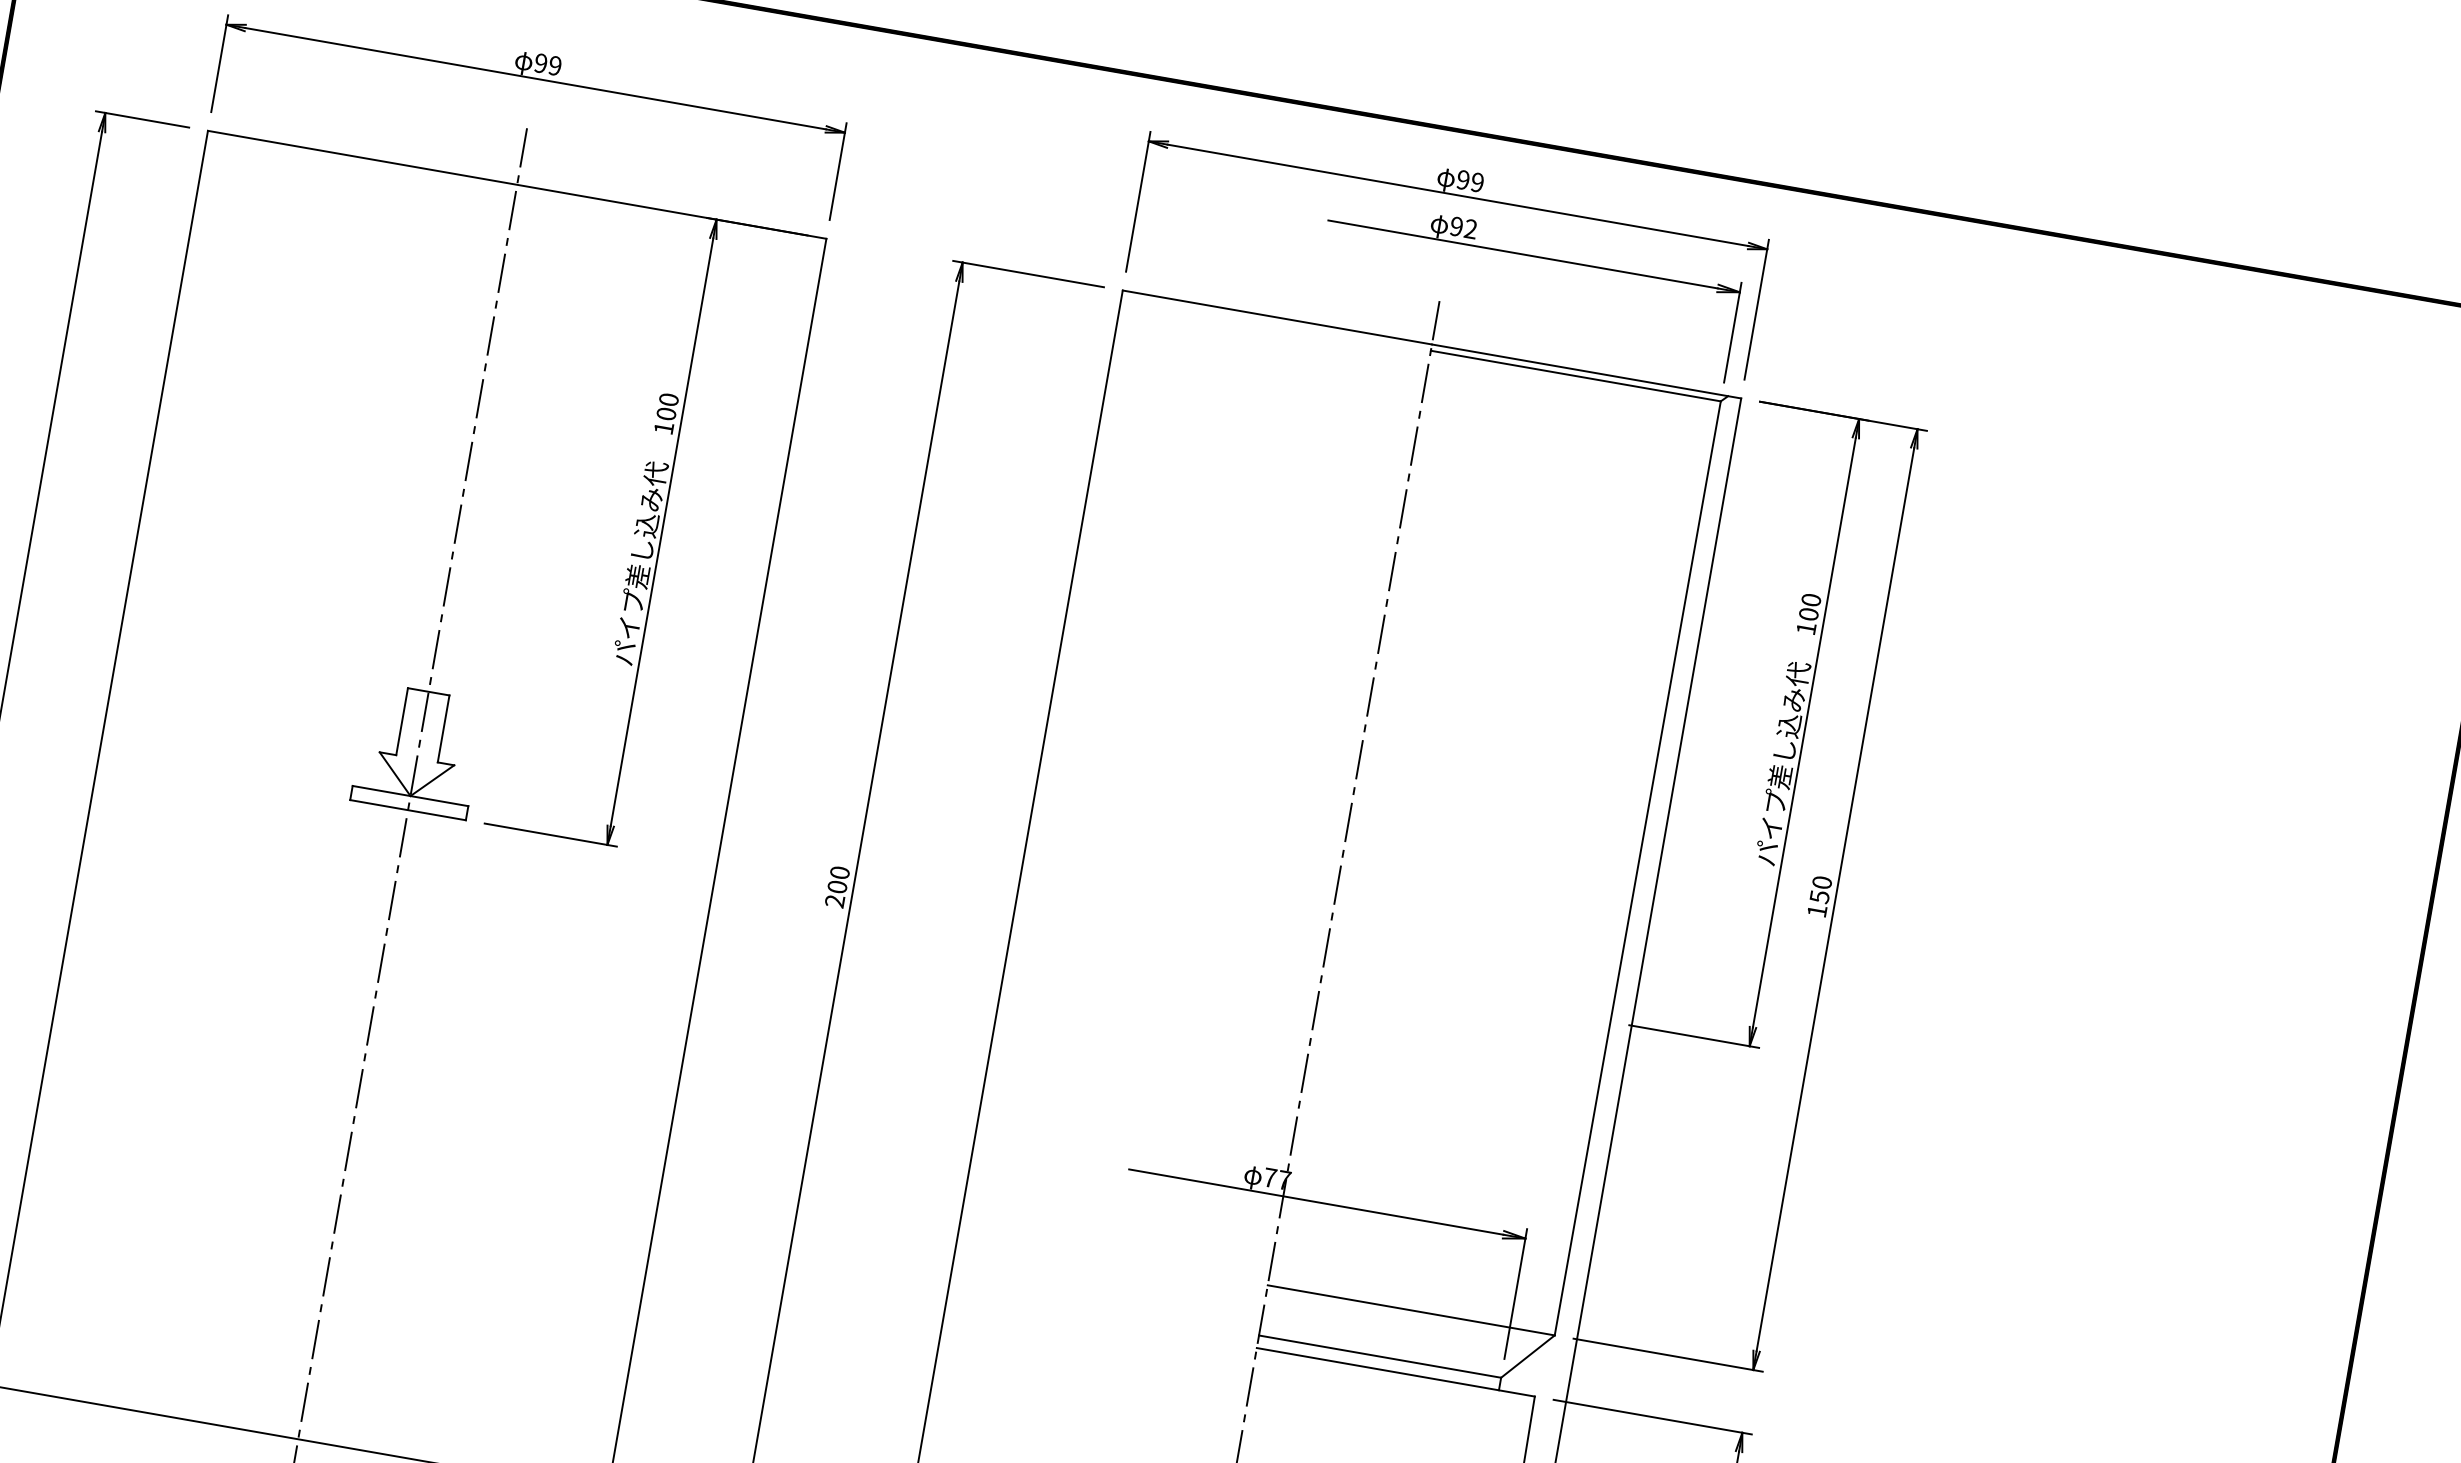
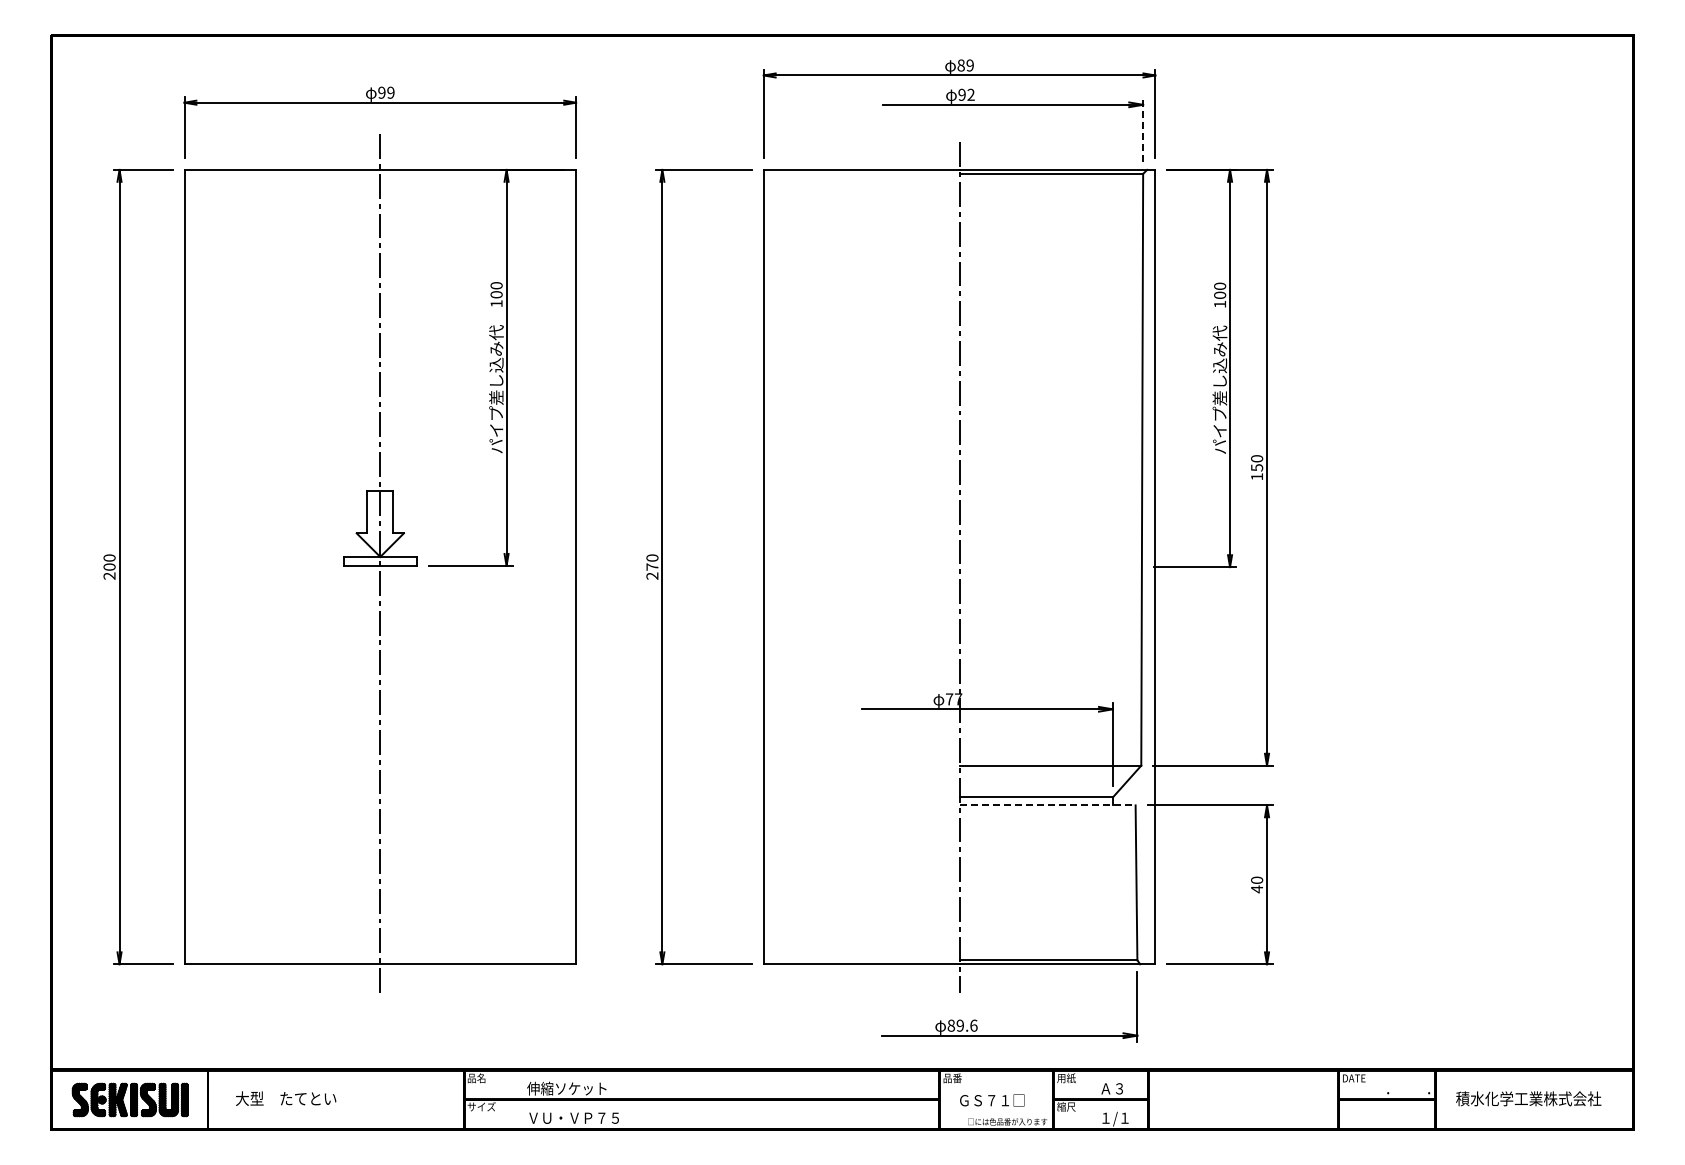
text: (1462, 179) -> (960, 65), 99 -> 89
line: (1733, 332) -> (1143, 130), solid -> dashed
text: (837, 886) -> (652, 566), 200 -> 270
line: (1397, 1372) -> (1048, 805), solid -> dashed

